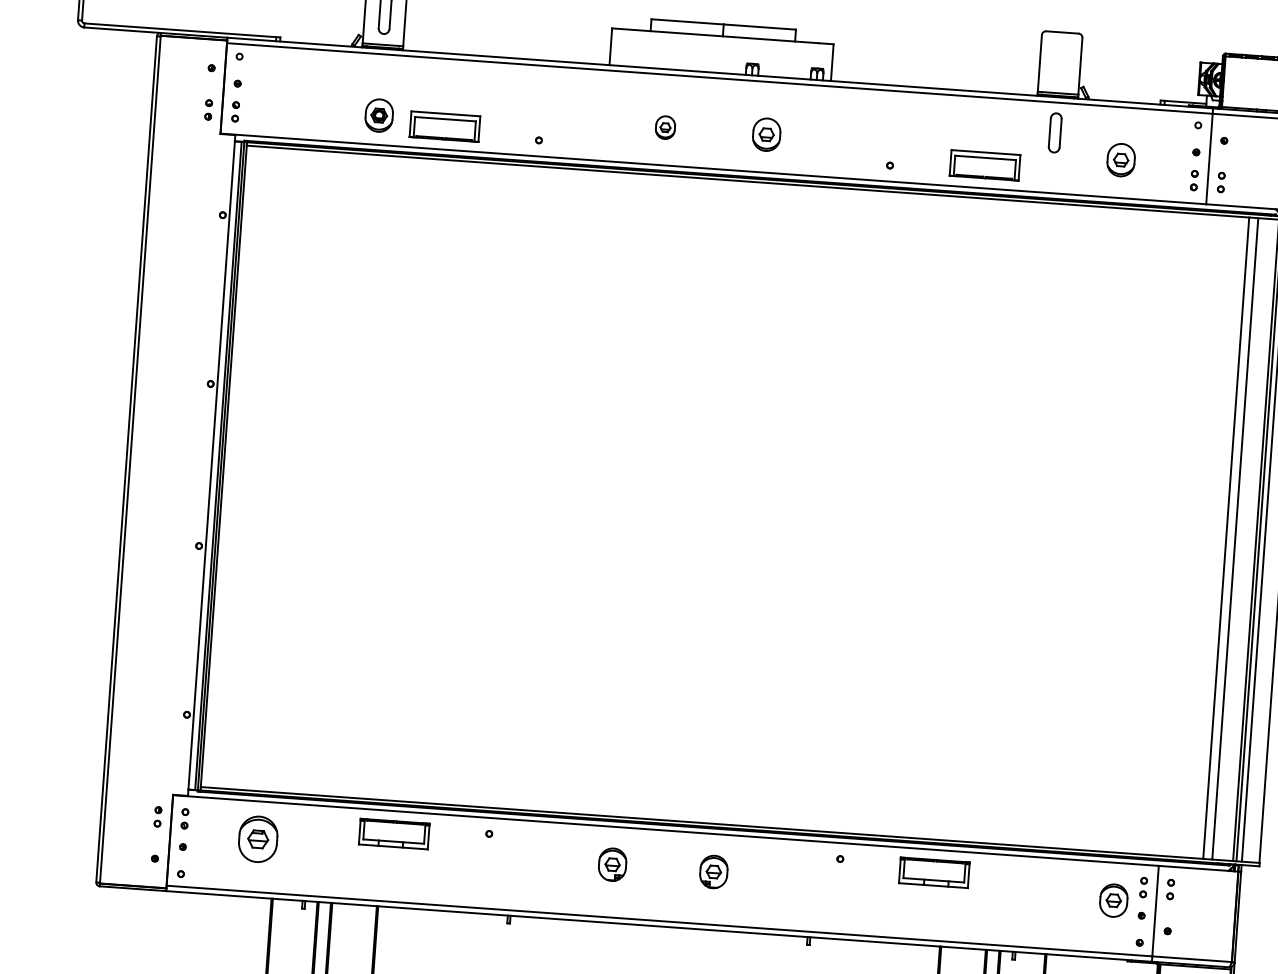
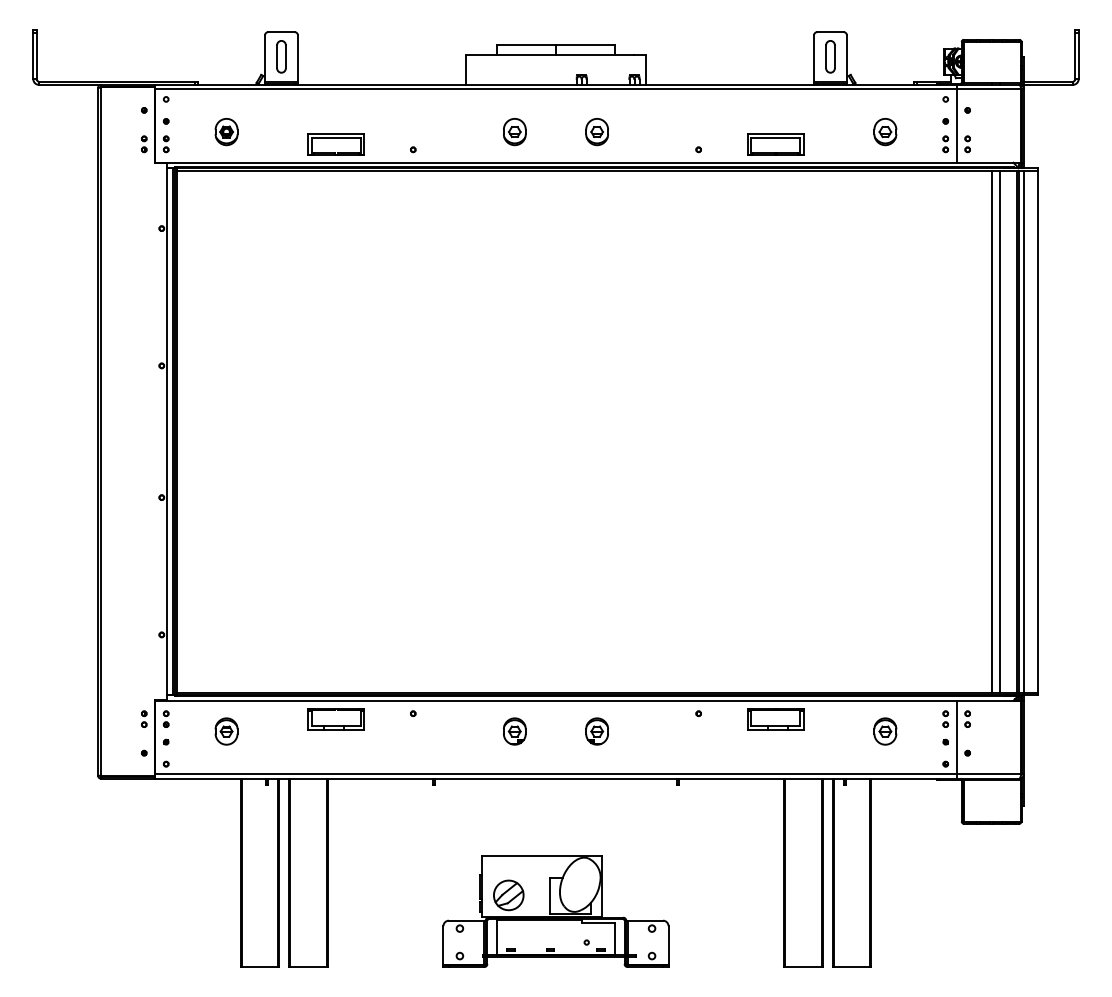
part: (379, 116) -> (226, 132), moved
part: (665, 128) -> (514, 132), size x1.43
part: (1055, 132) -> (830, 56), moved
part: (258, 839) -> (226, 731), size x0.71
part: (1113, 900) -> (885, 731), moved

